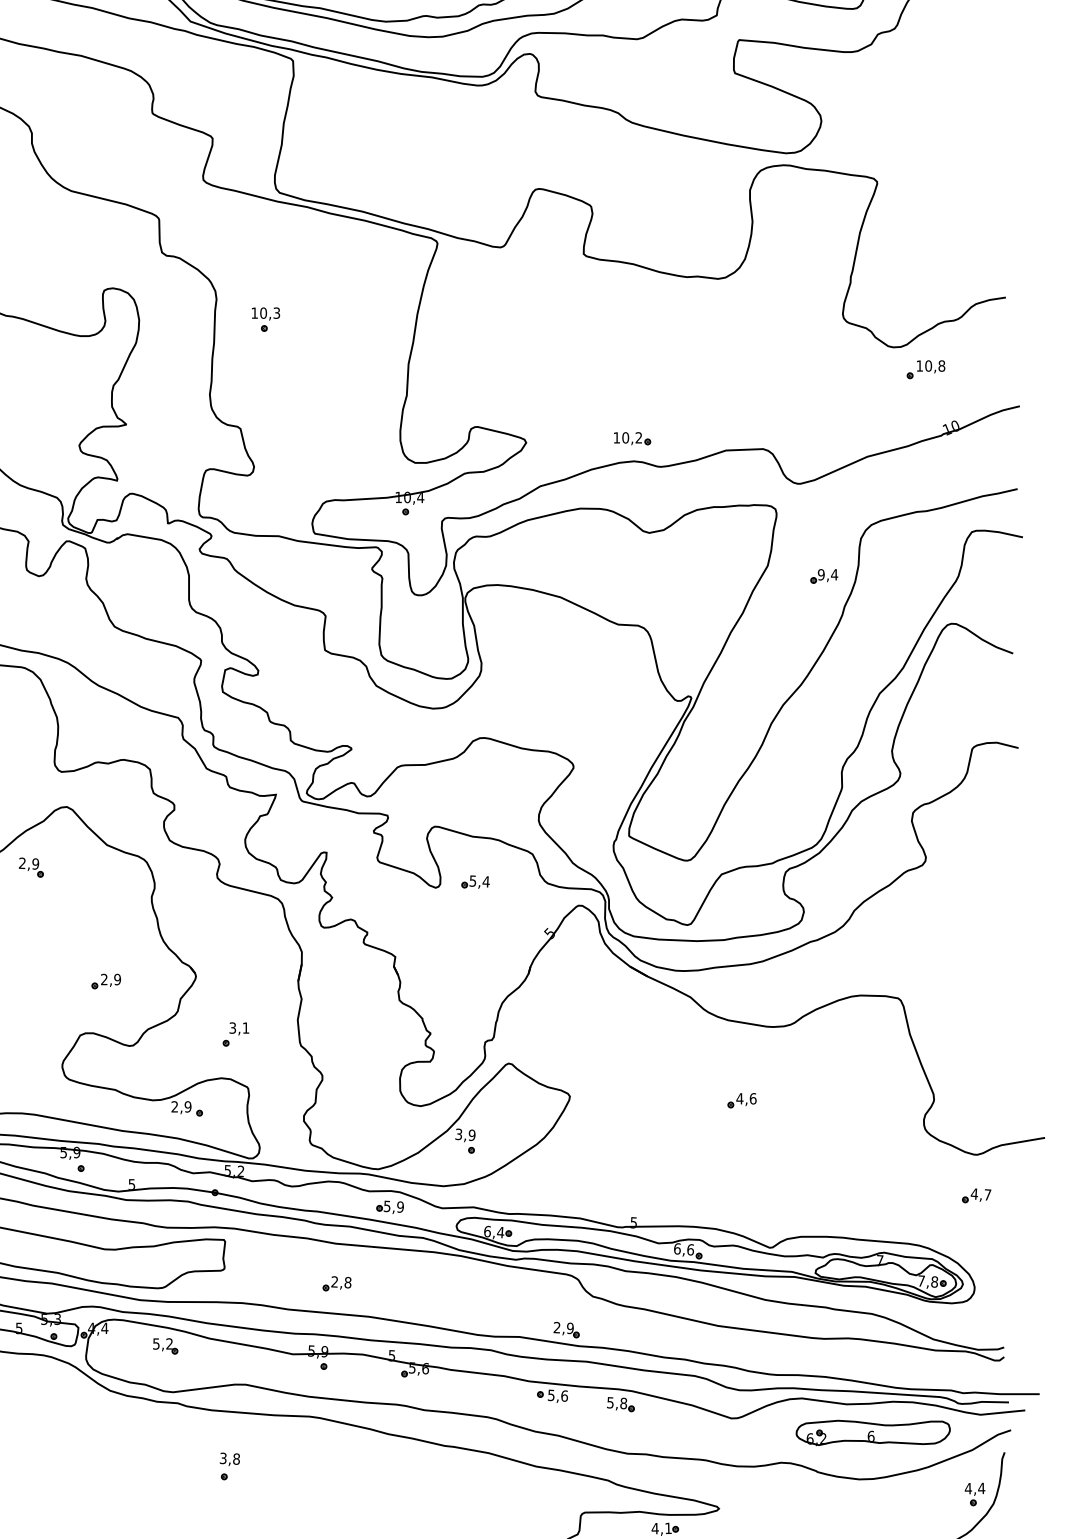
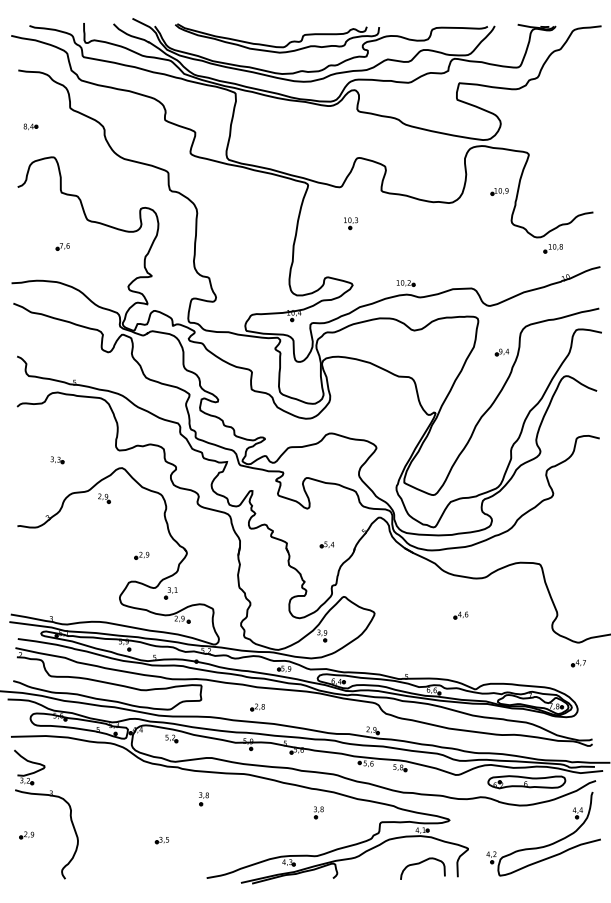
part: (818, 255) -> (499, 191), added
part: (266, 319) -> (351, 223), moved
part: (474, 881) -> (326, 544), moved
part: (234, 1034) -> (170, 593), moved
part: (458, 1493) -> (318, 812), added

